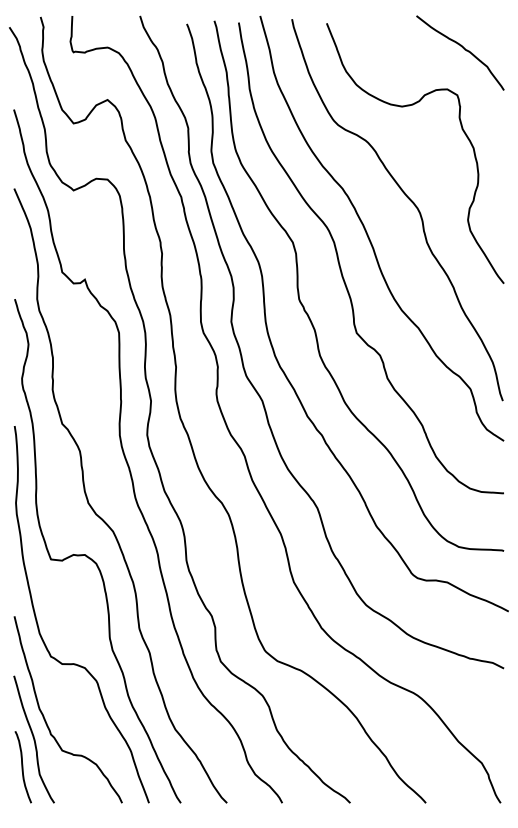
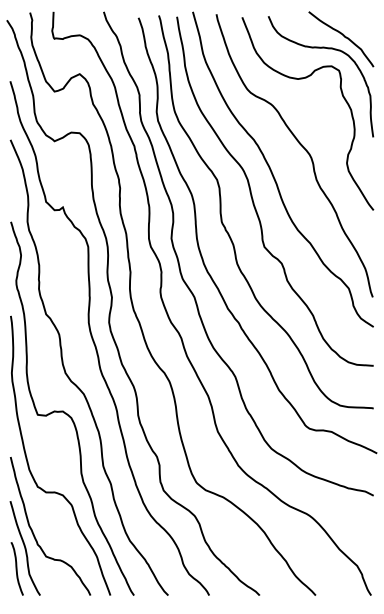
curve: (441, 66) -> (327, 49), added

